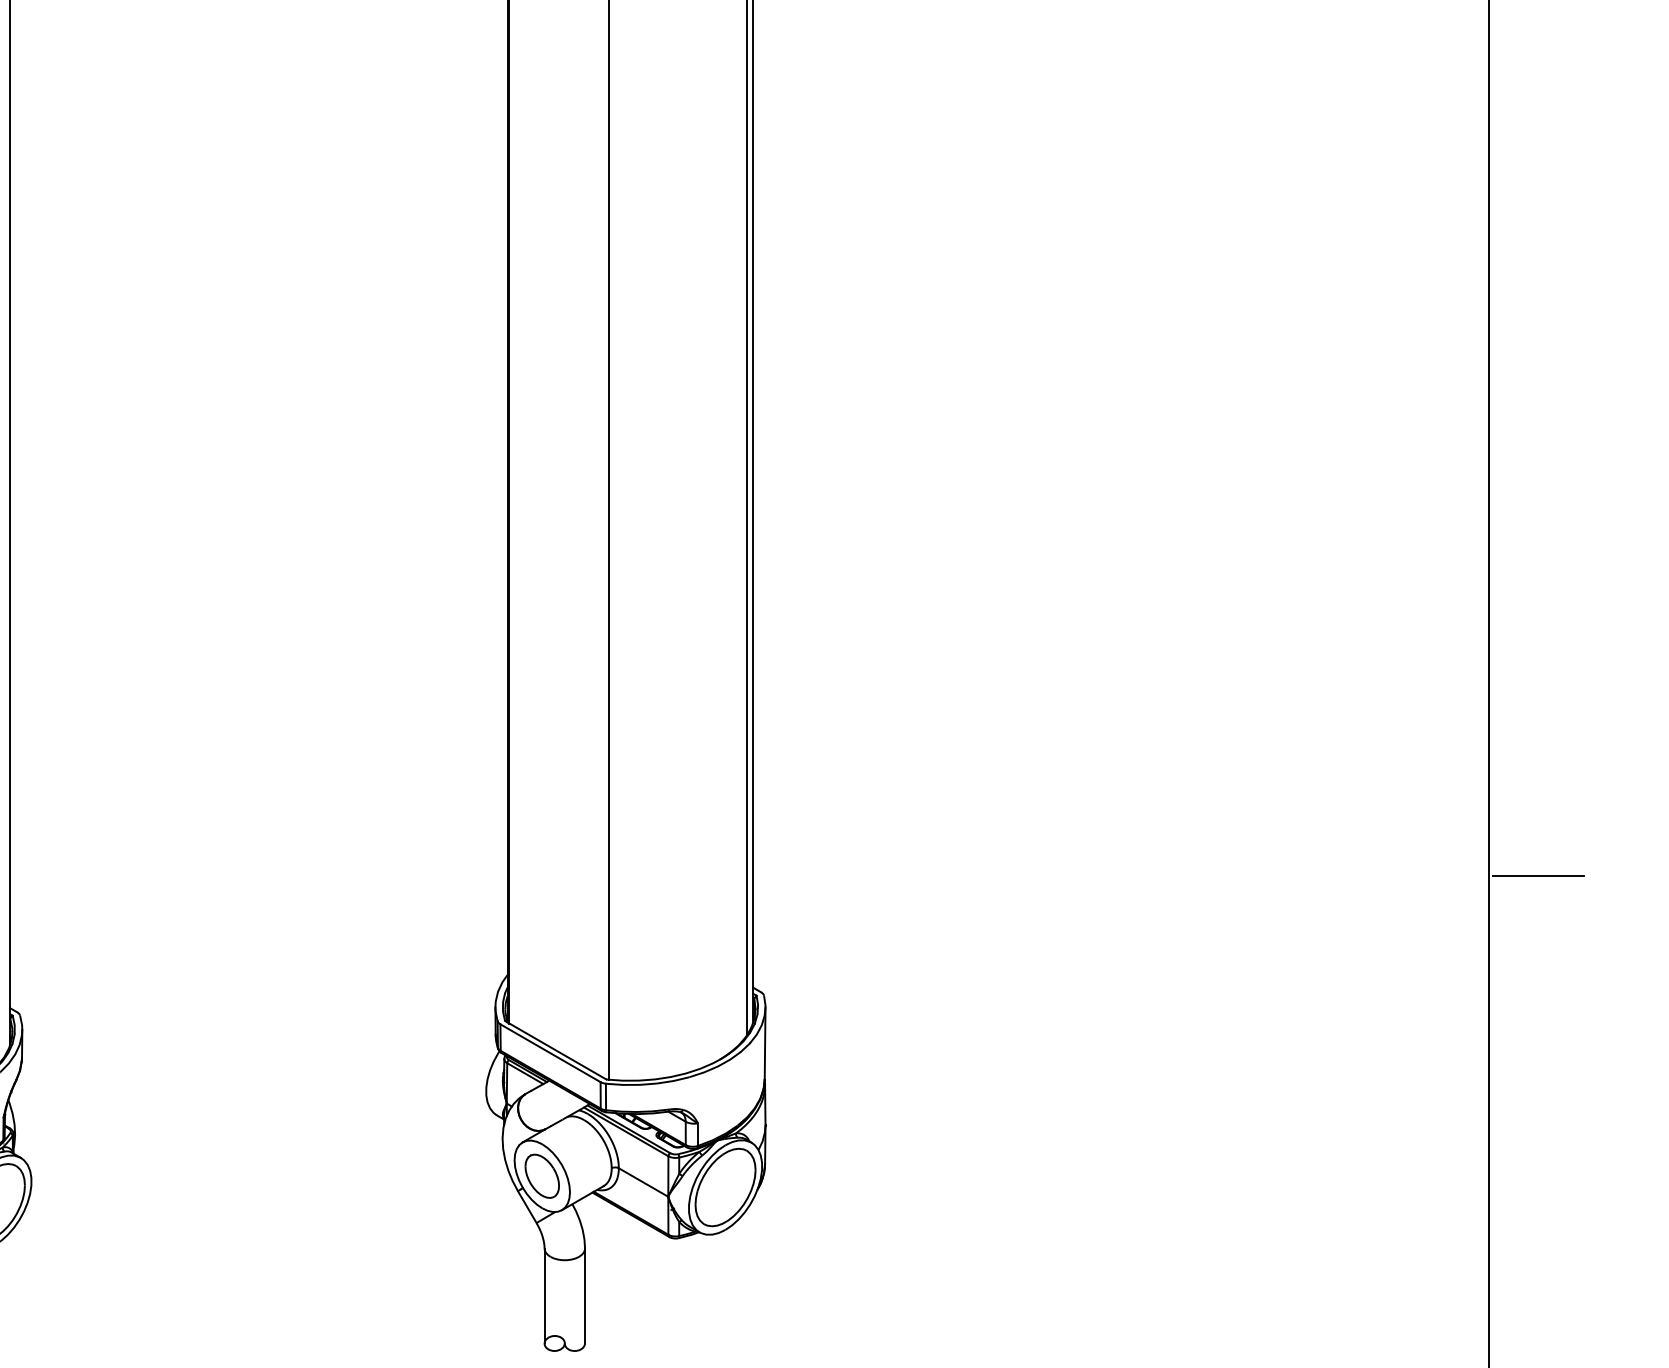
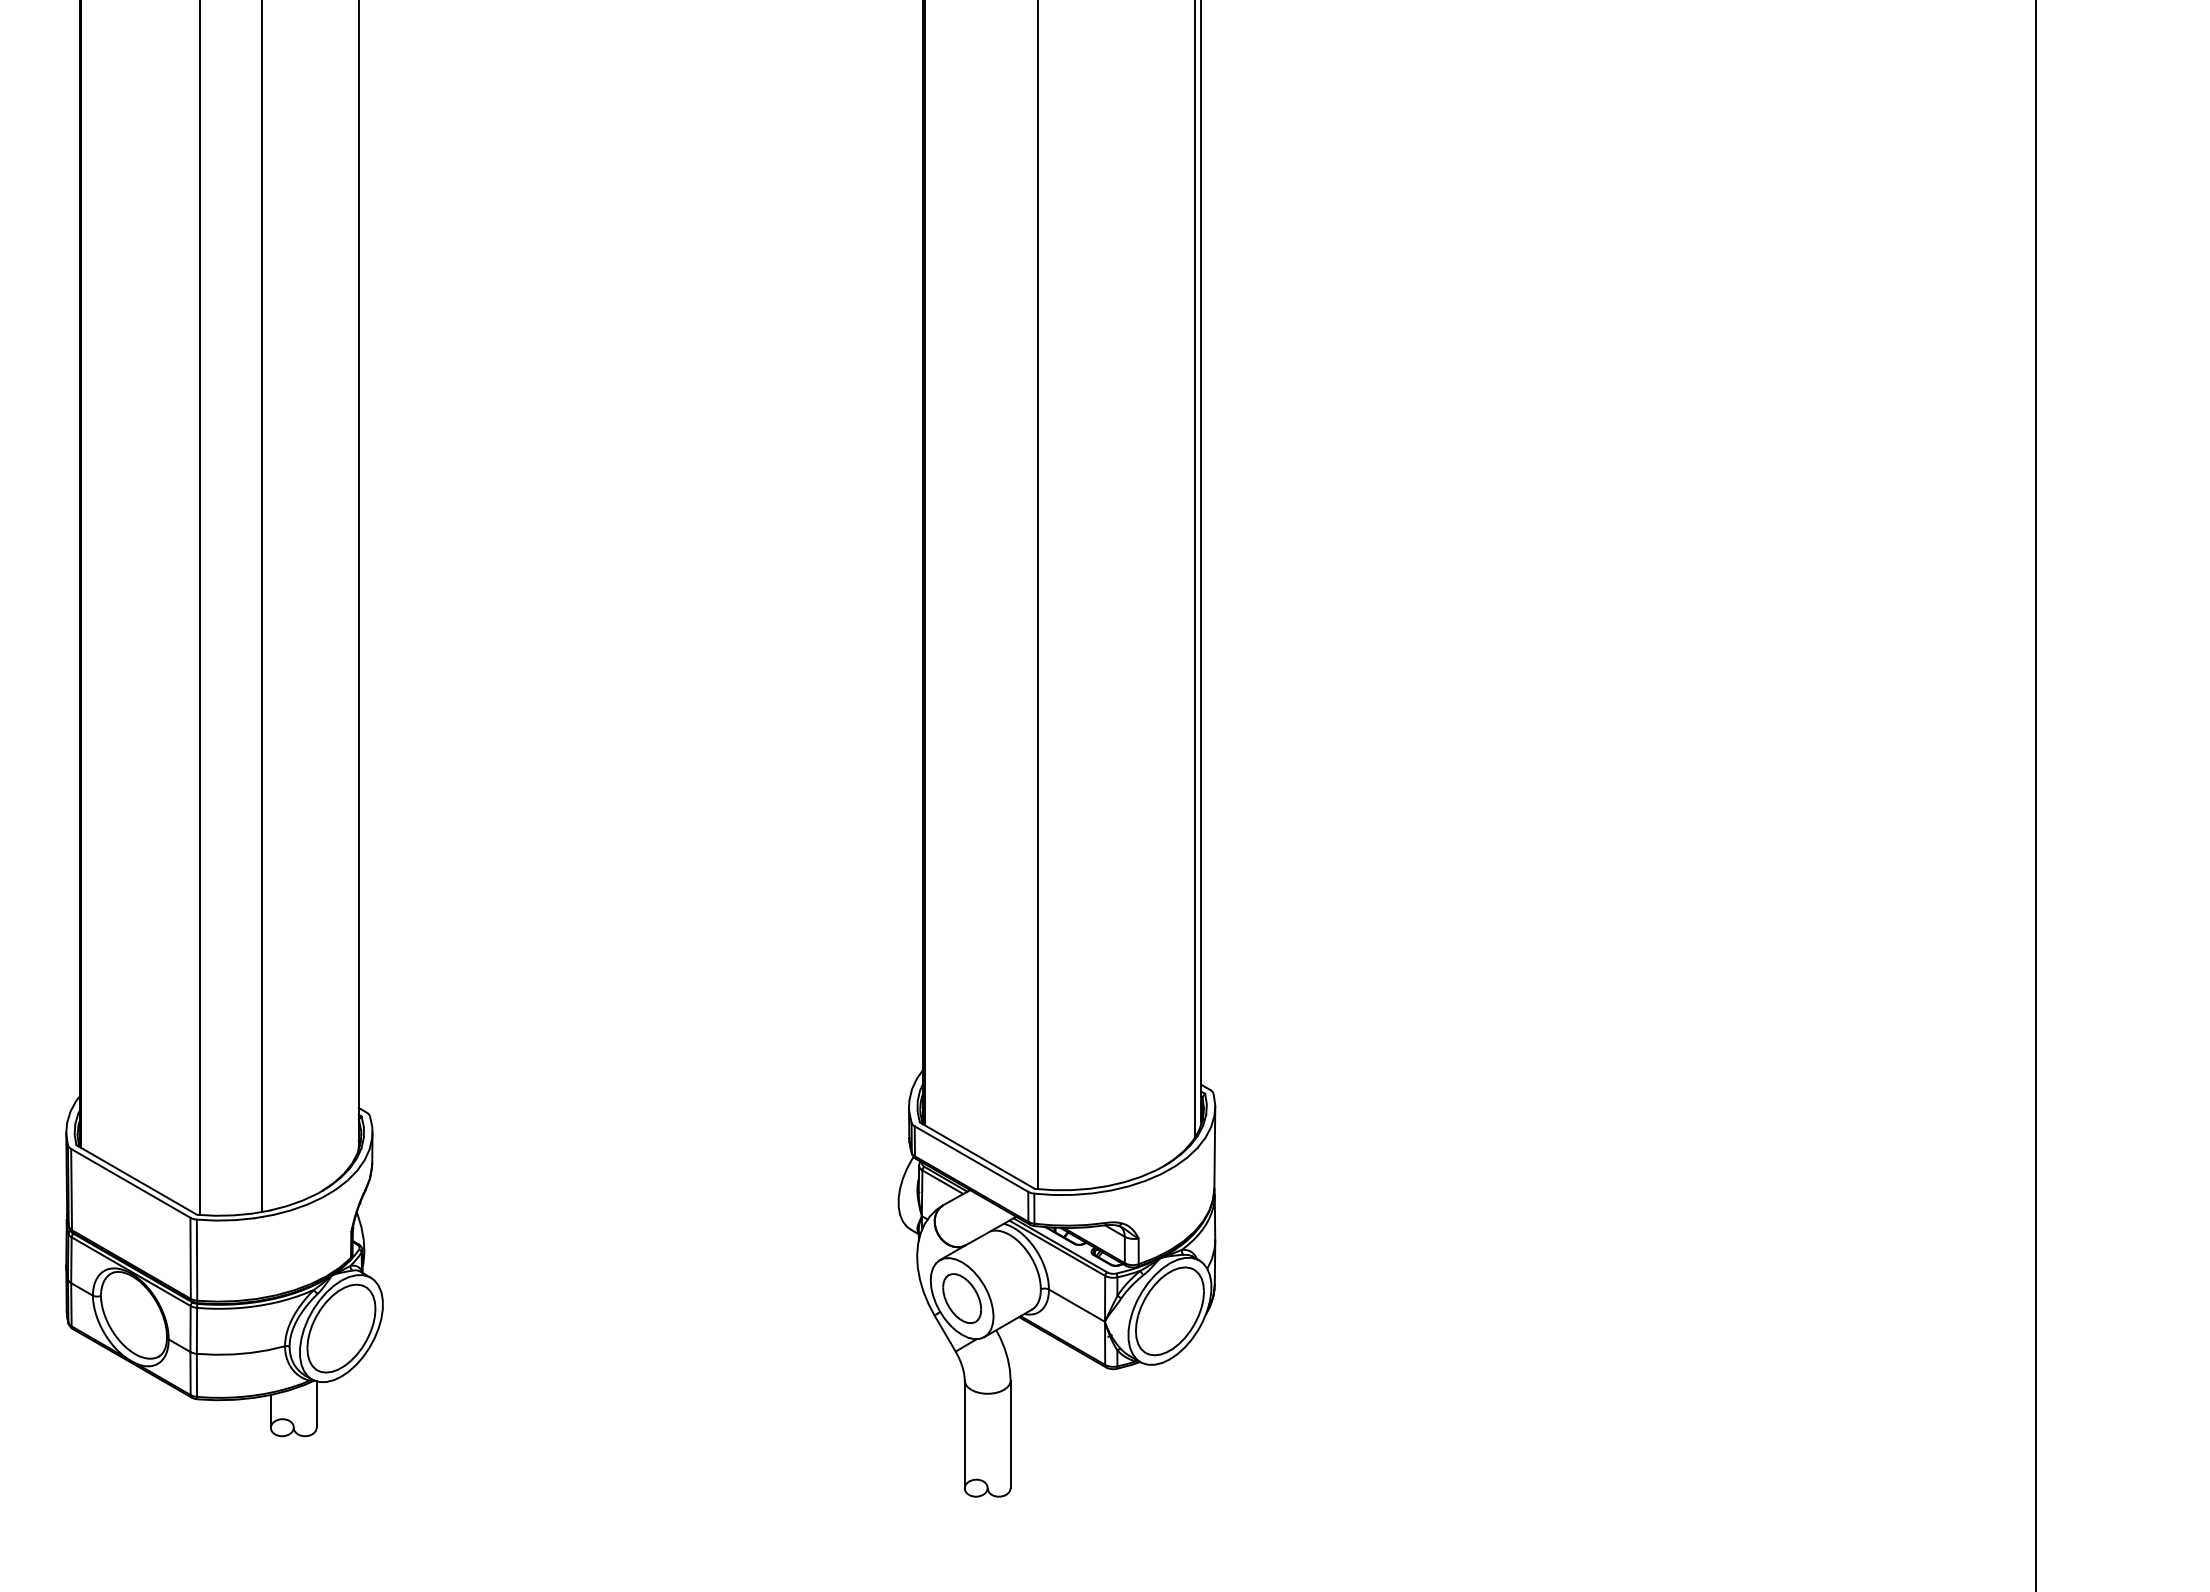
line: (1538, 876) -> (2091, 958), removed

